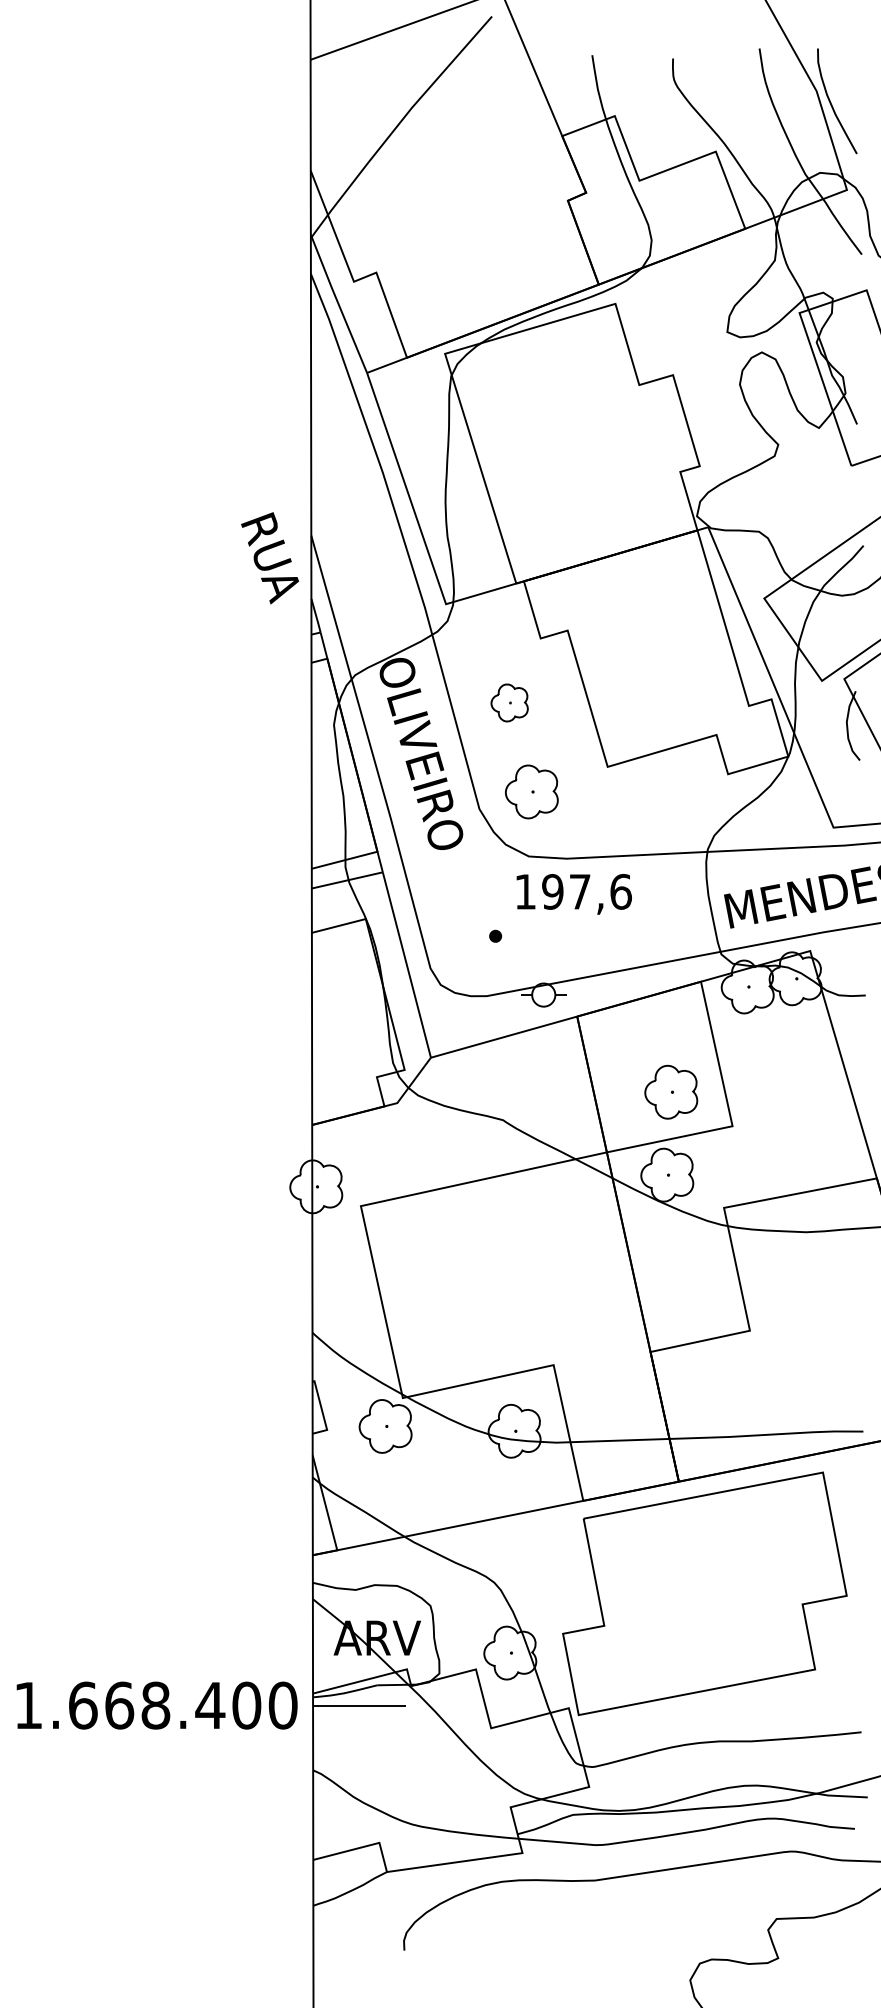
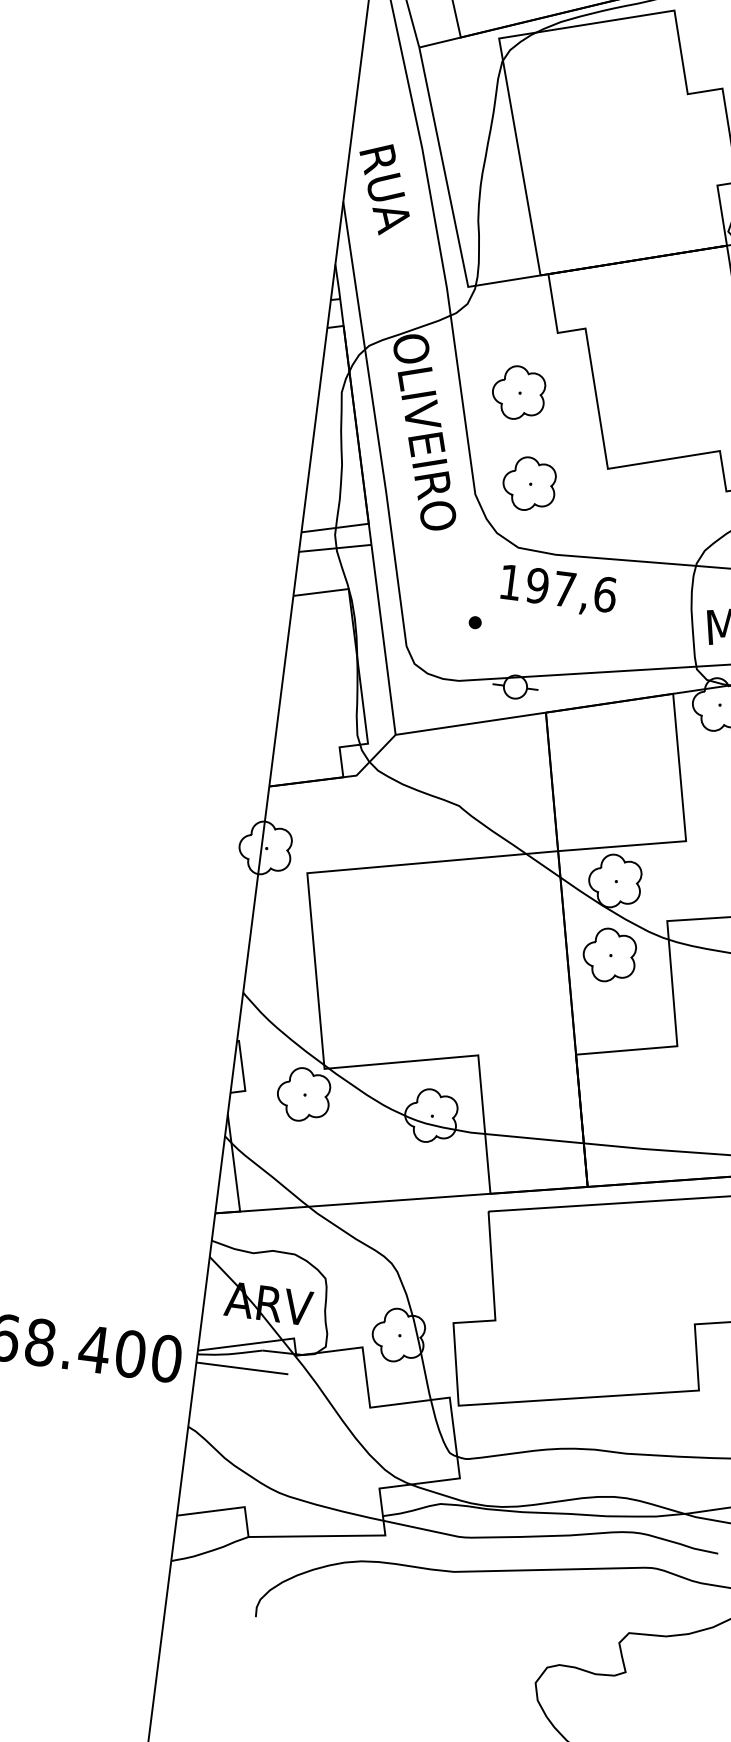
text: (269, 558) -> (383, 189), moved
part: (509, 702) -> (518, 392), size x1.43
part: (671, 1091) -> (610, 954), moved

